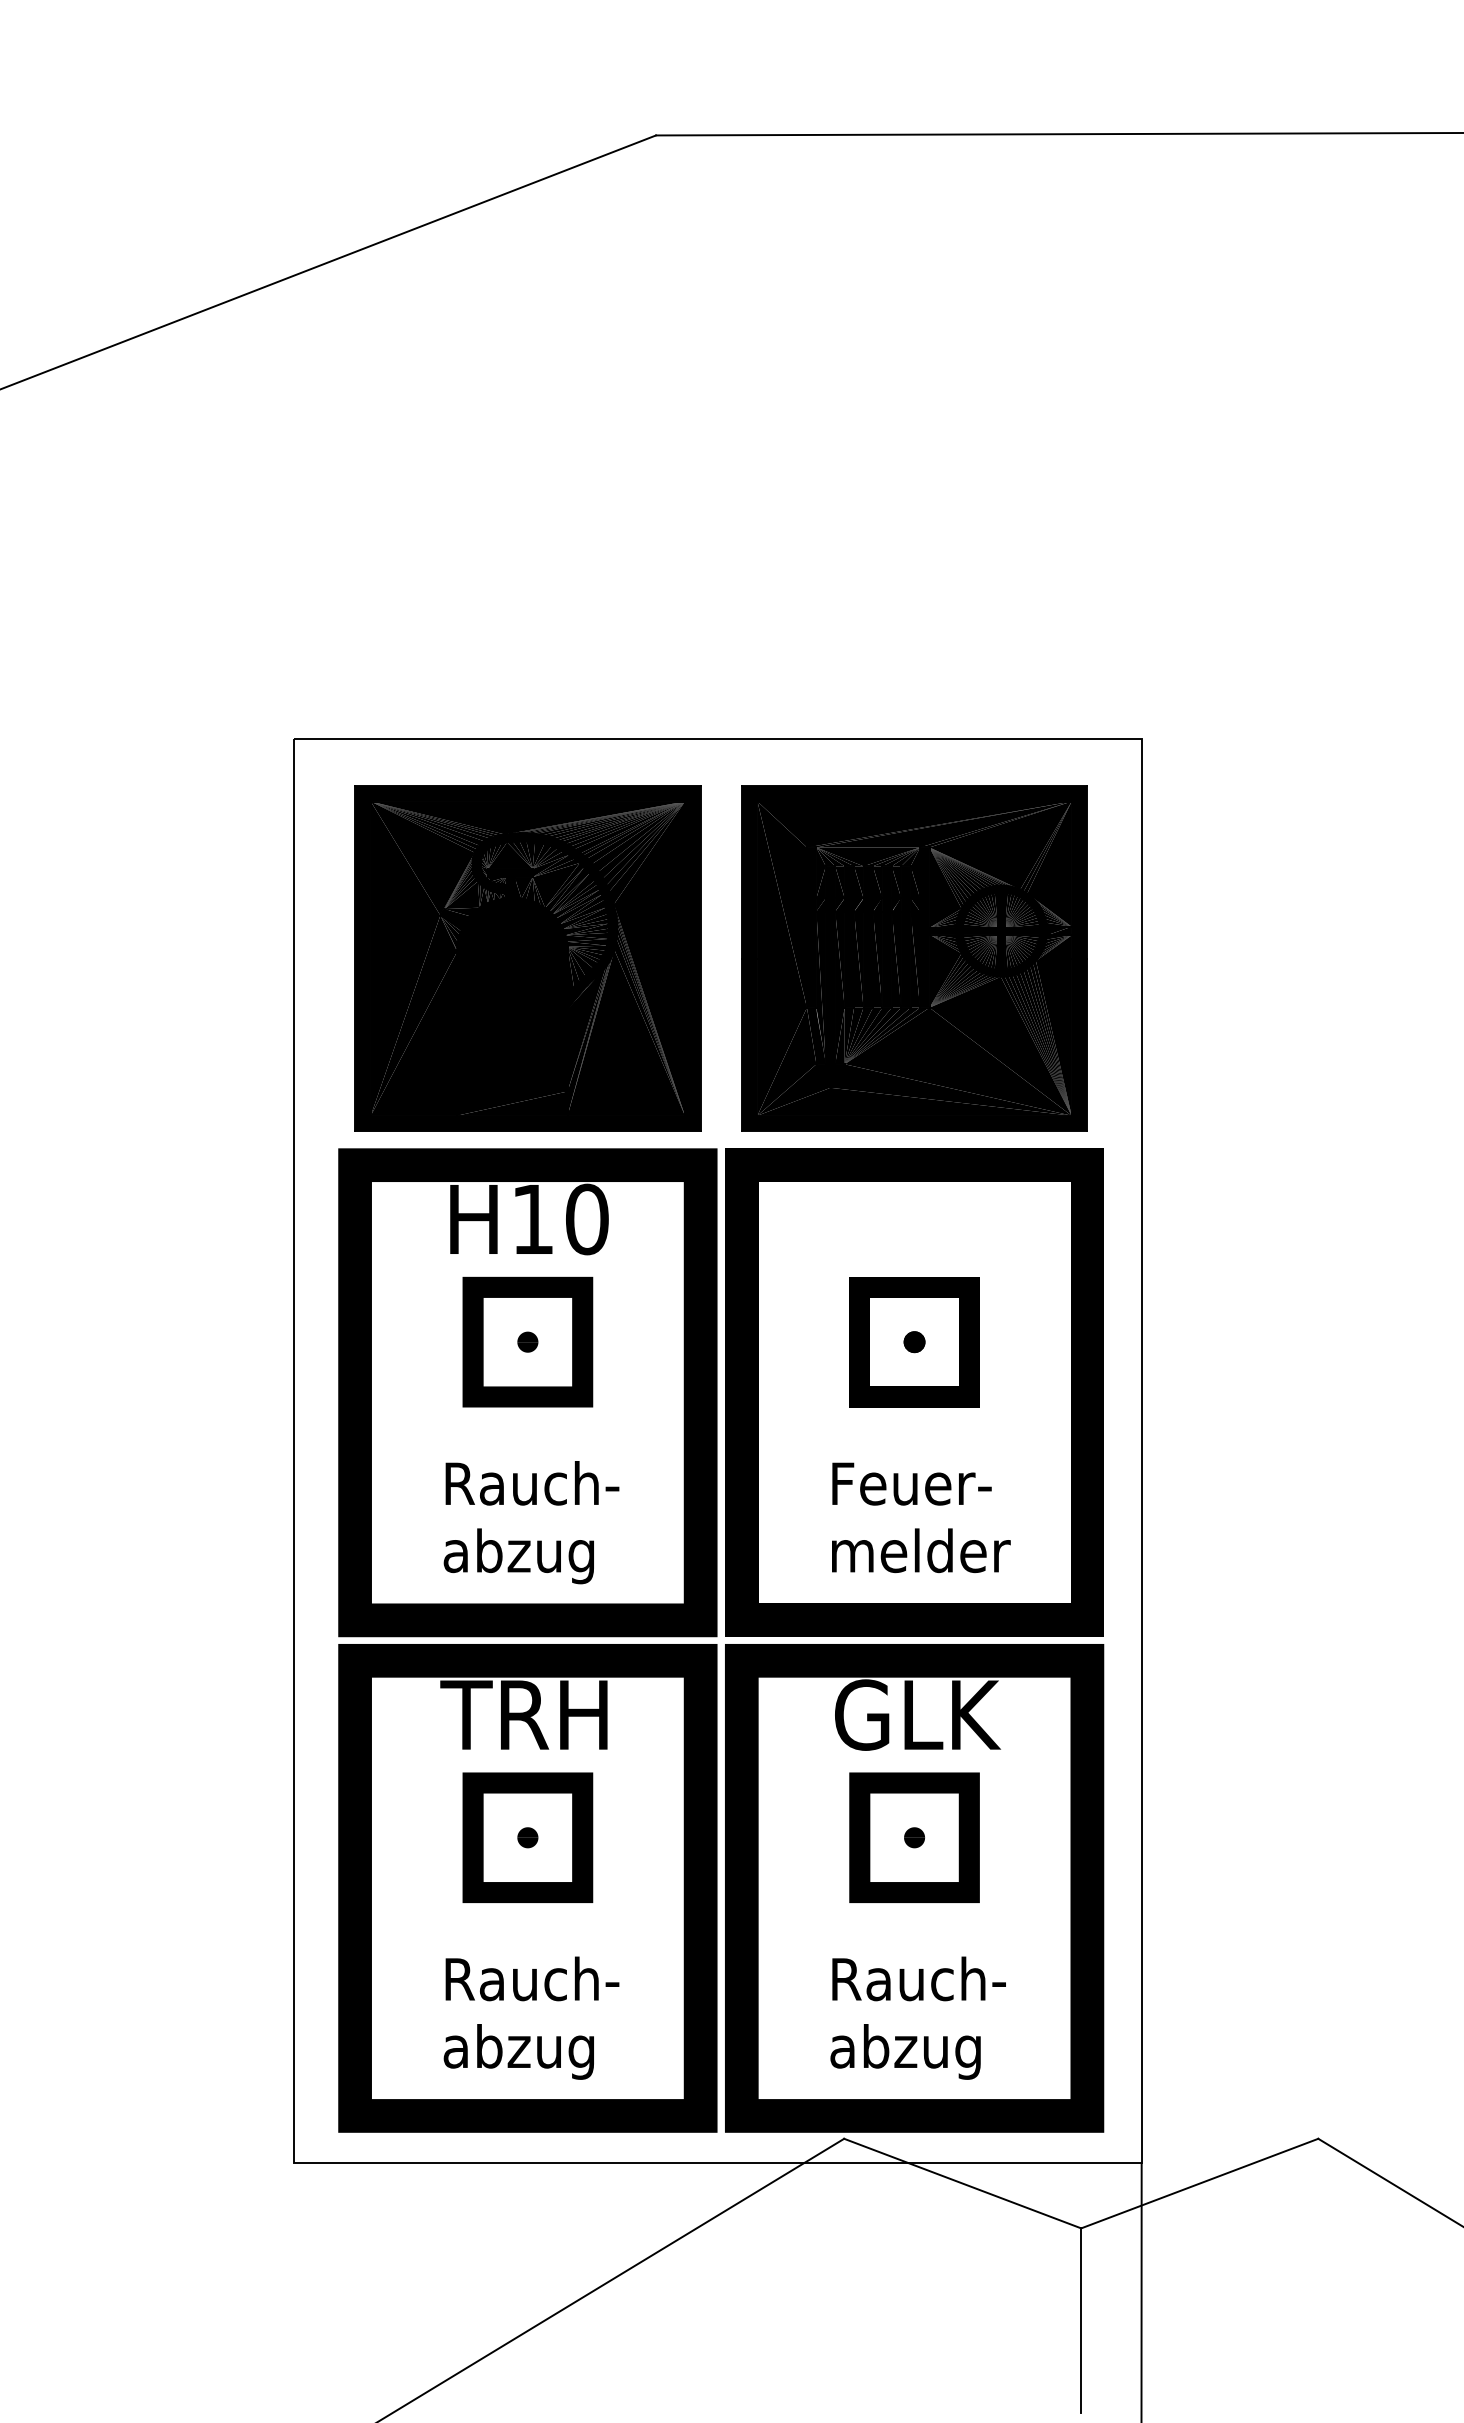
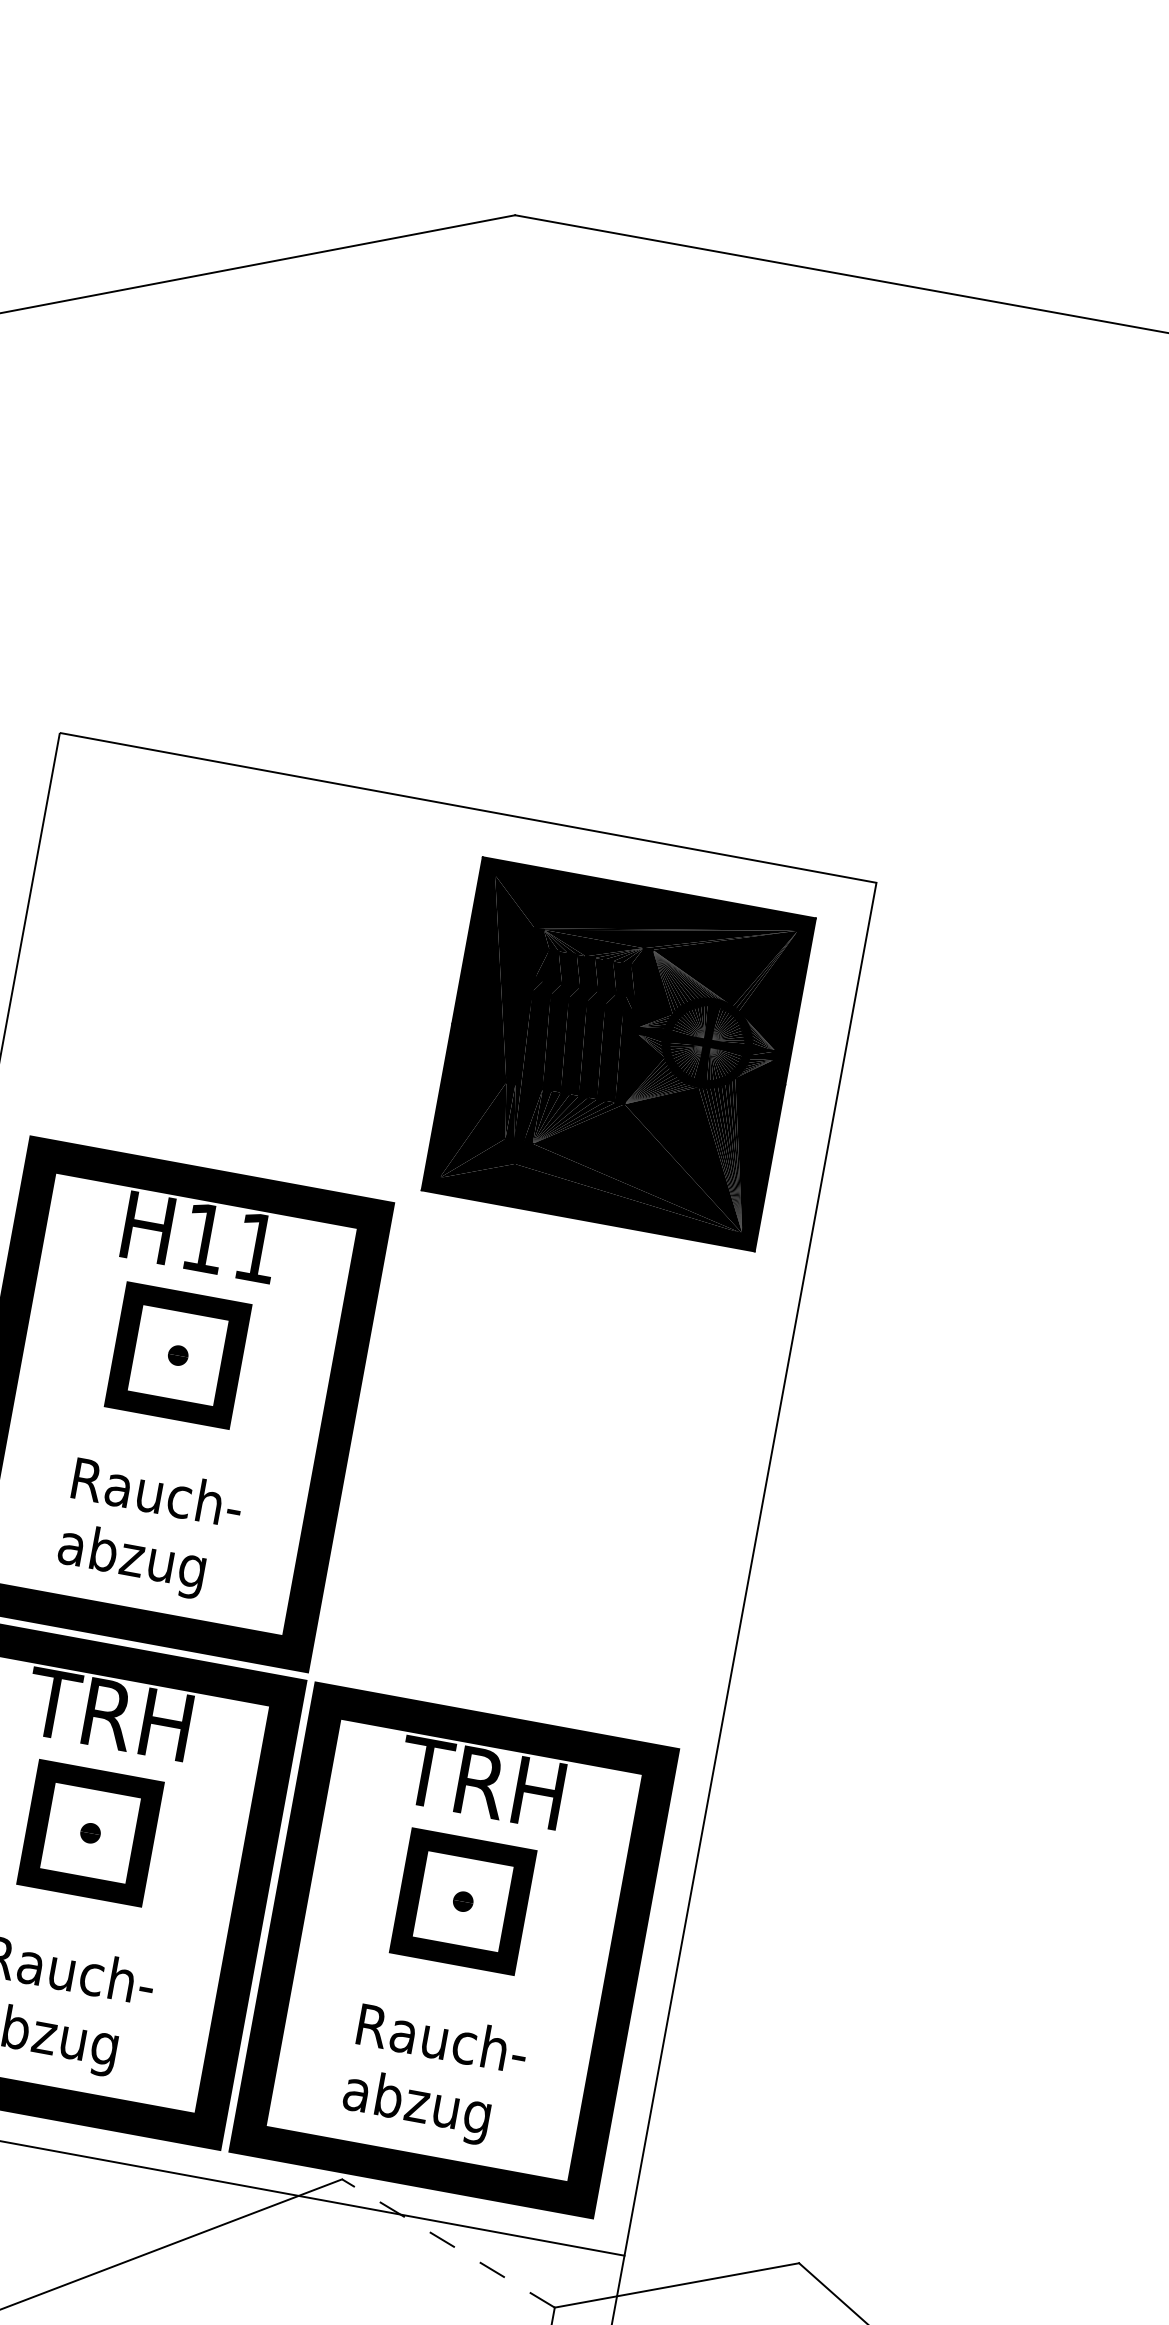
part: (527, 958) -> (245, 985), removed
text: (587, 1219) -> (257, 1247), H10 -> H11
part: (914, 1392) -> (541, 1472), removed
text: (914, 1714) -> (484, 1782), GLK -> TRH
line: (962, 2183) -> (448, 2243), solid -> dashed

